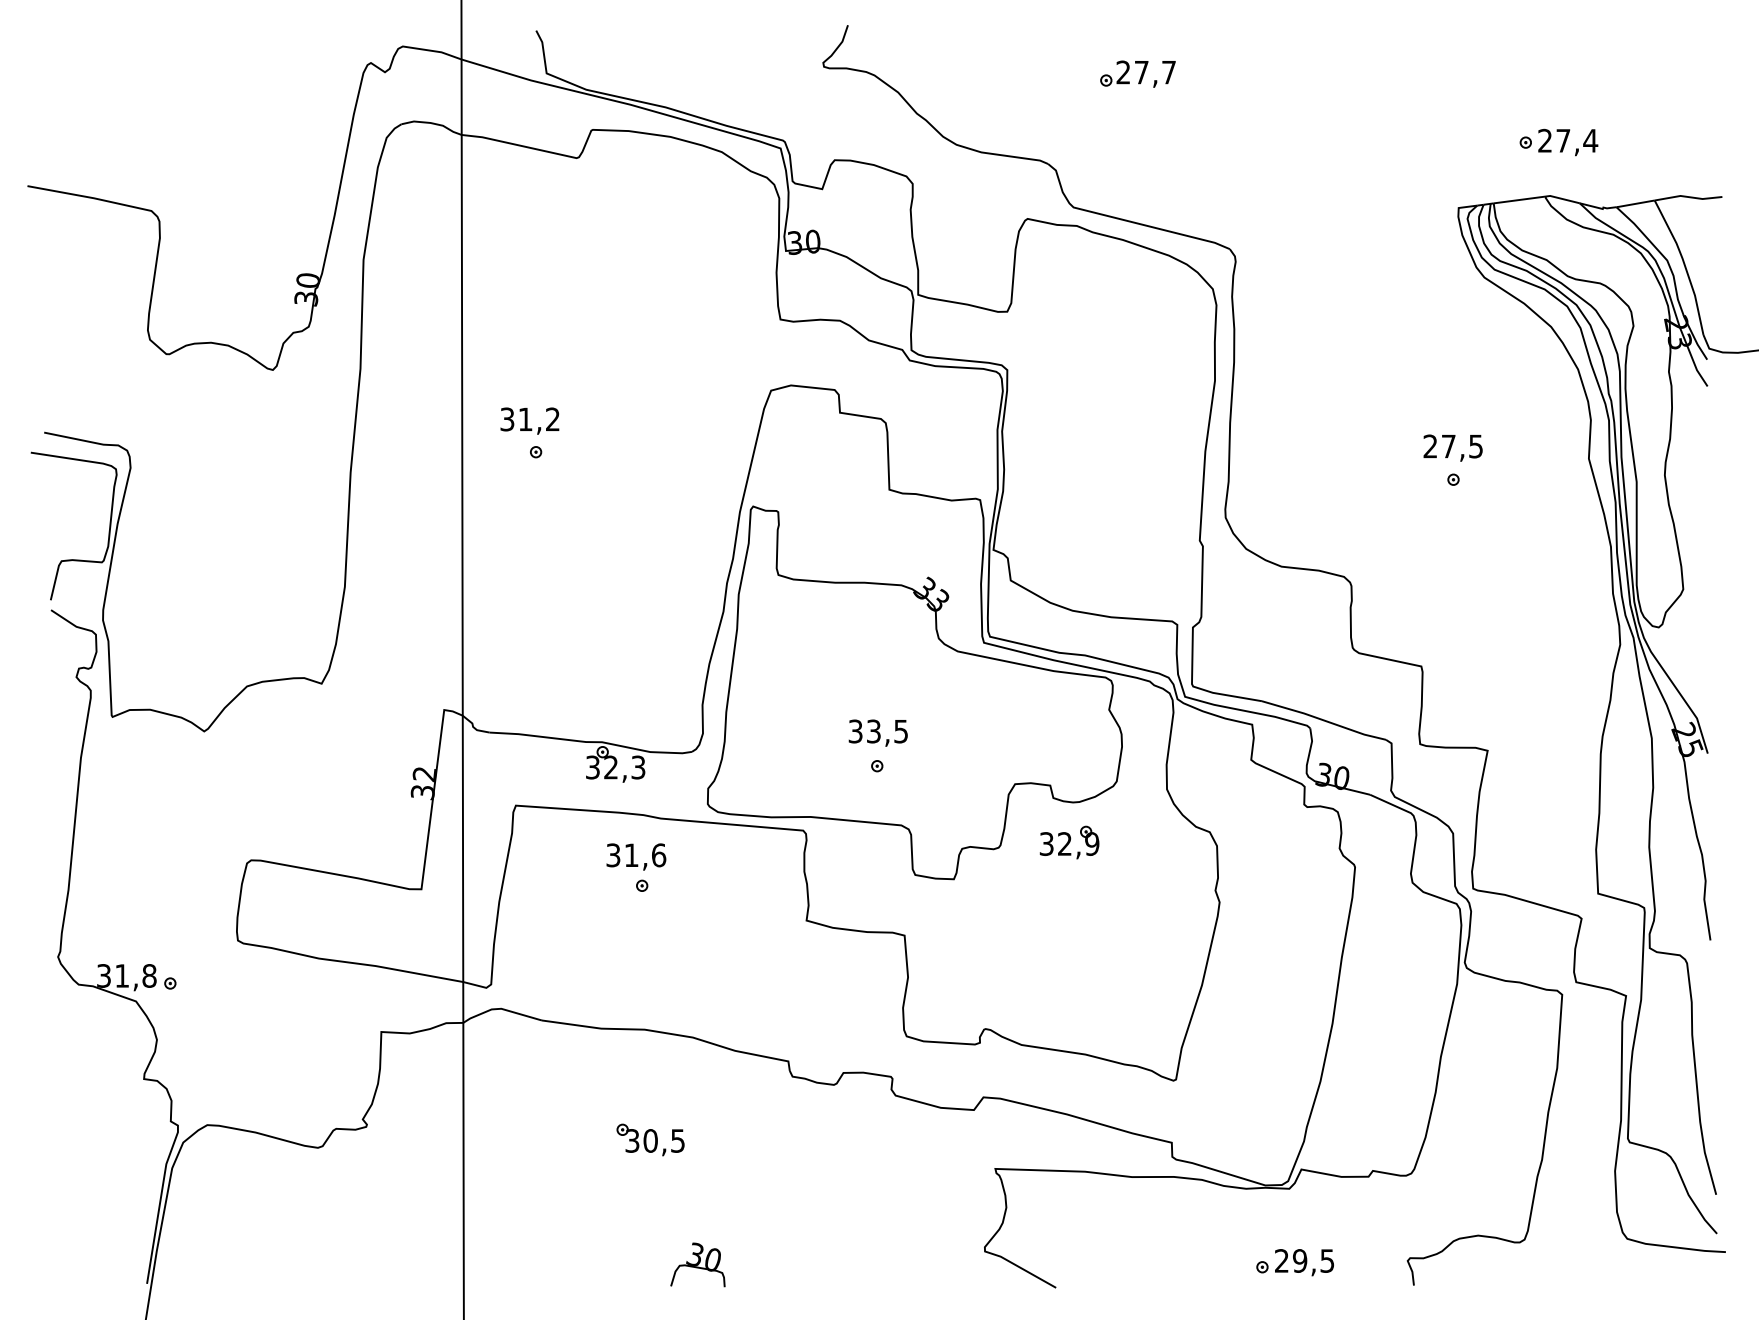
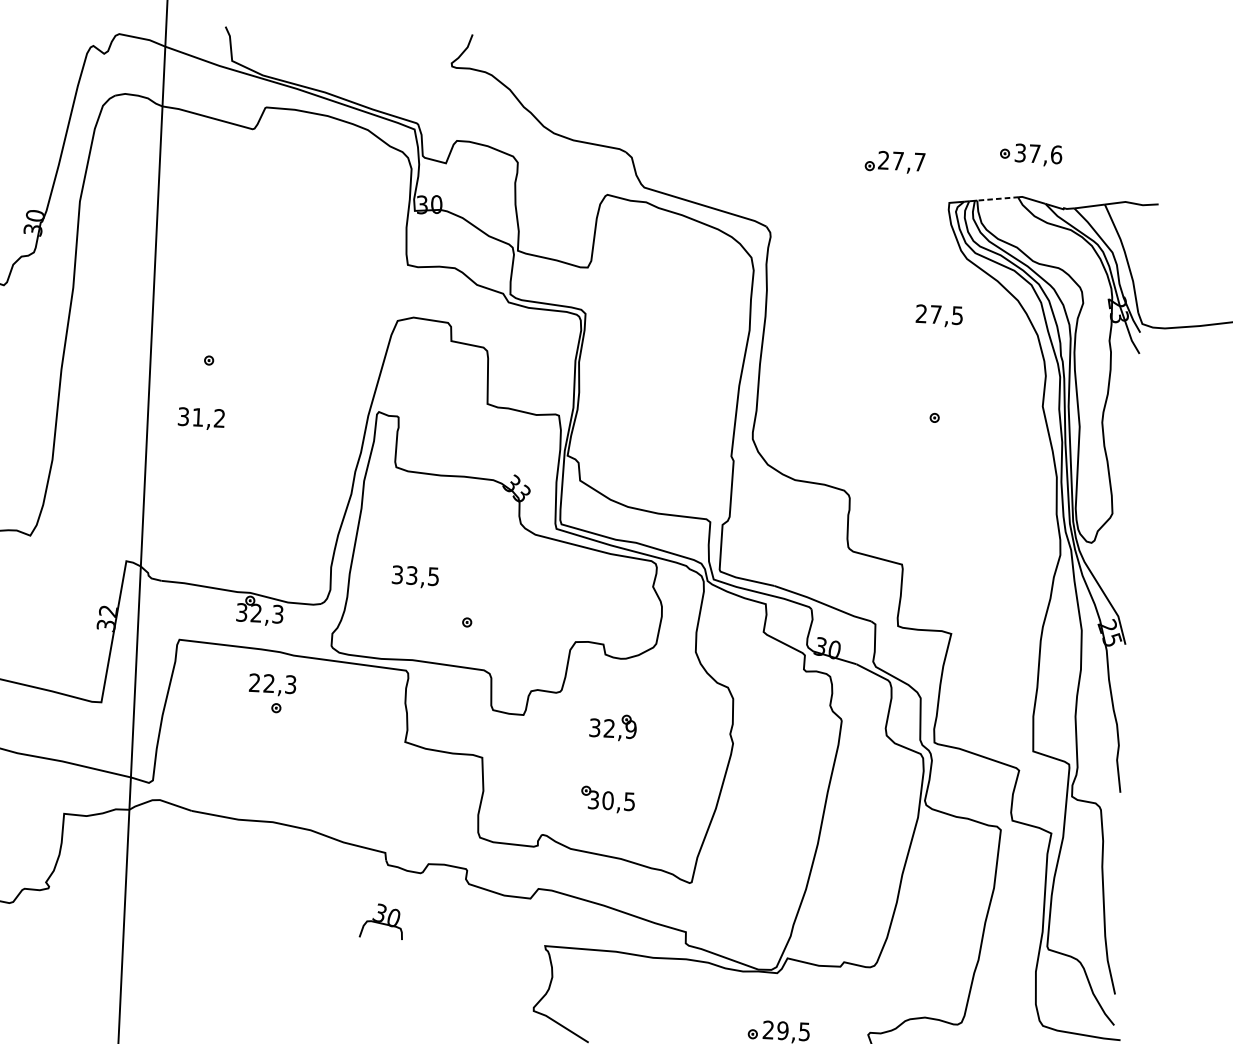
part: (1137, 73) -> (894, 161), moved
text: (1568, 140) -> (1038, 153), 27,4 -> 37,6
line: (1519, 200) -> (997, 199), solid -> dashed
text: (529, 420) -> (201, 418), moved
text: (1452, 447) -> (938, 315), moved
text: (877, 732) -> (414, 576), moved
part: (1069, 842) -> (613, 727), moved
text: (636, 855) -> (273, 683), 31,6 -> 22,3
part: (650, 1139) -> (607, 799), moved
part: (697, 1264) -> (381, 921), moved

